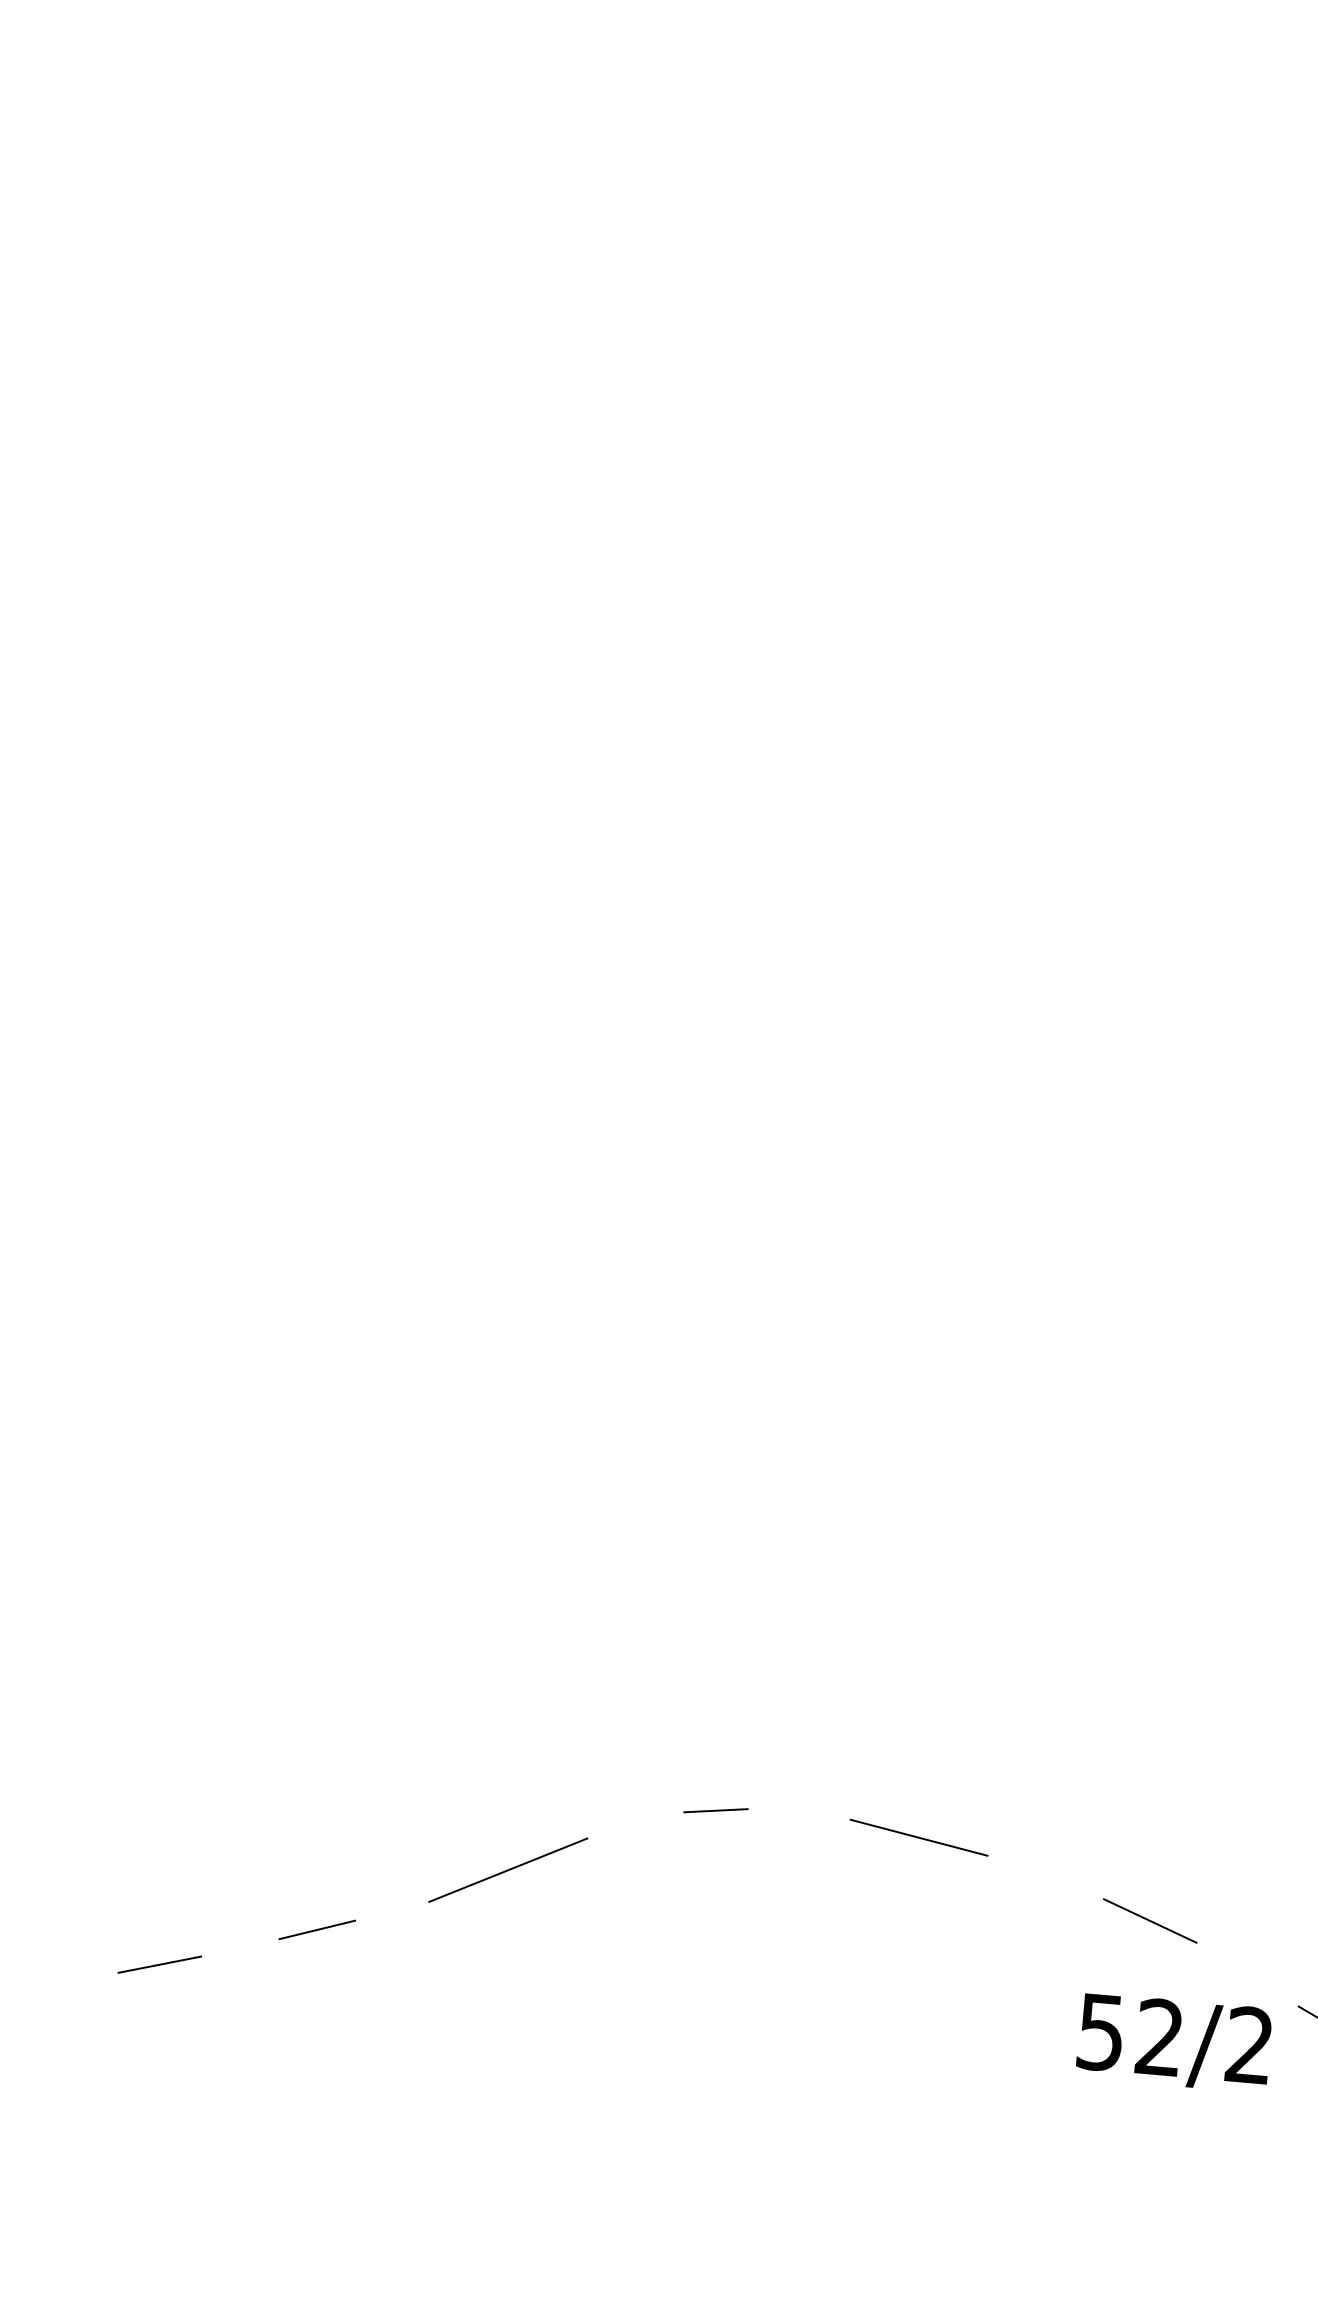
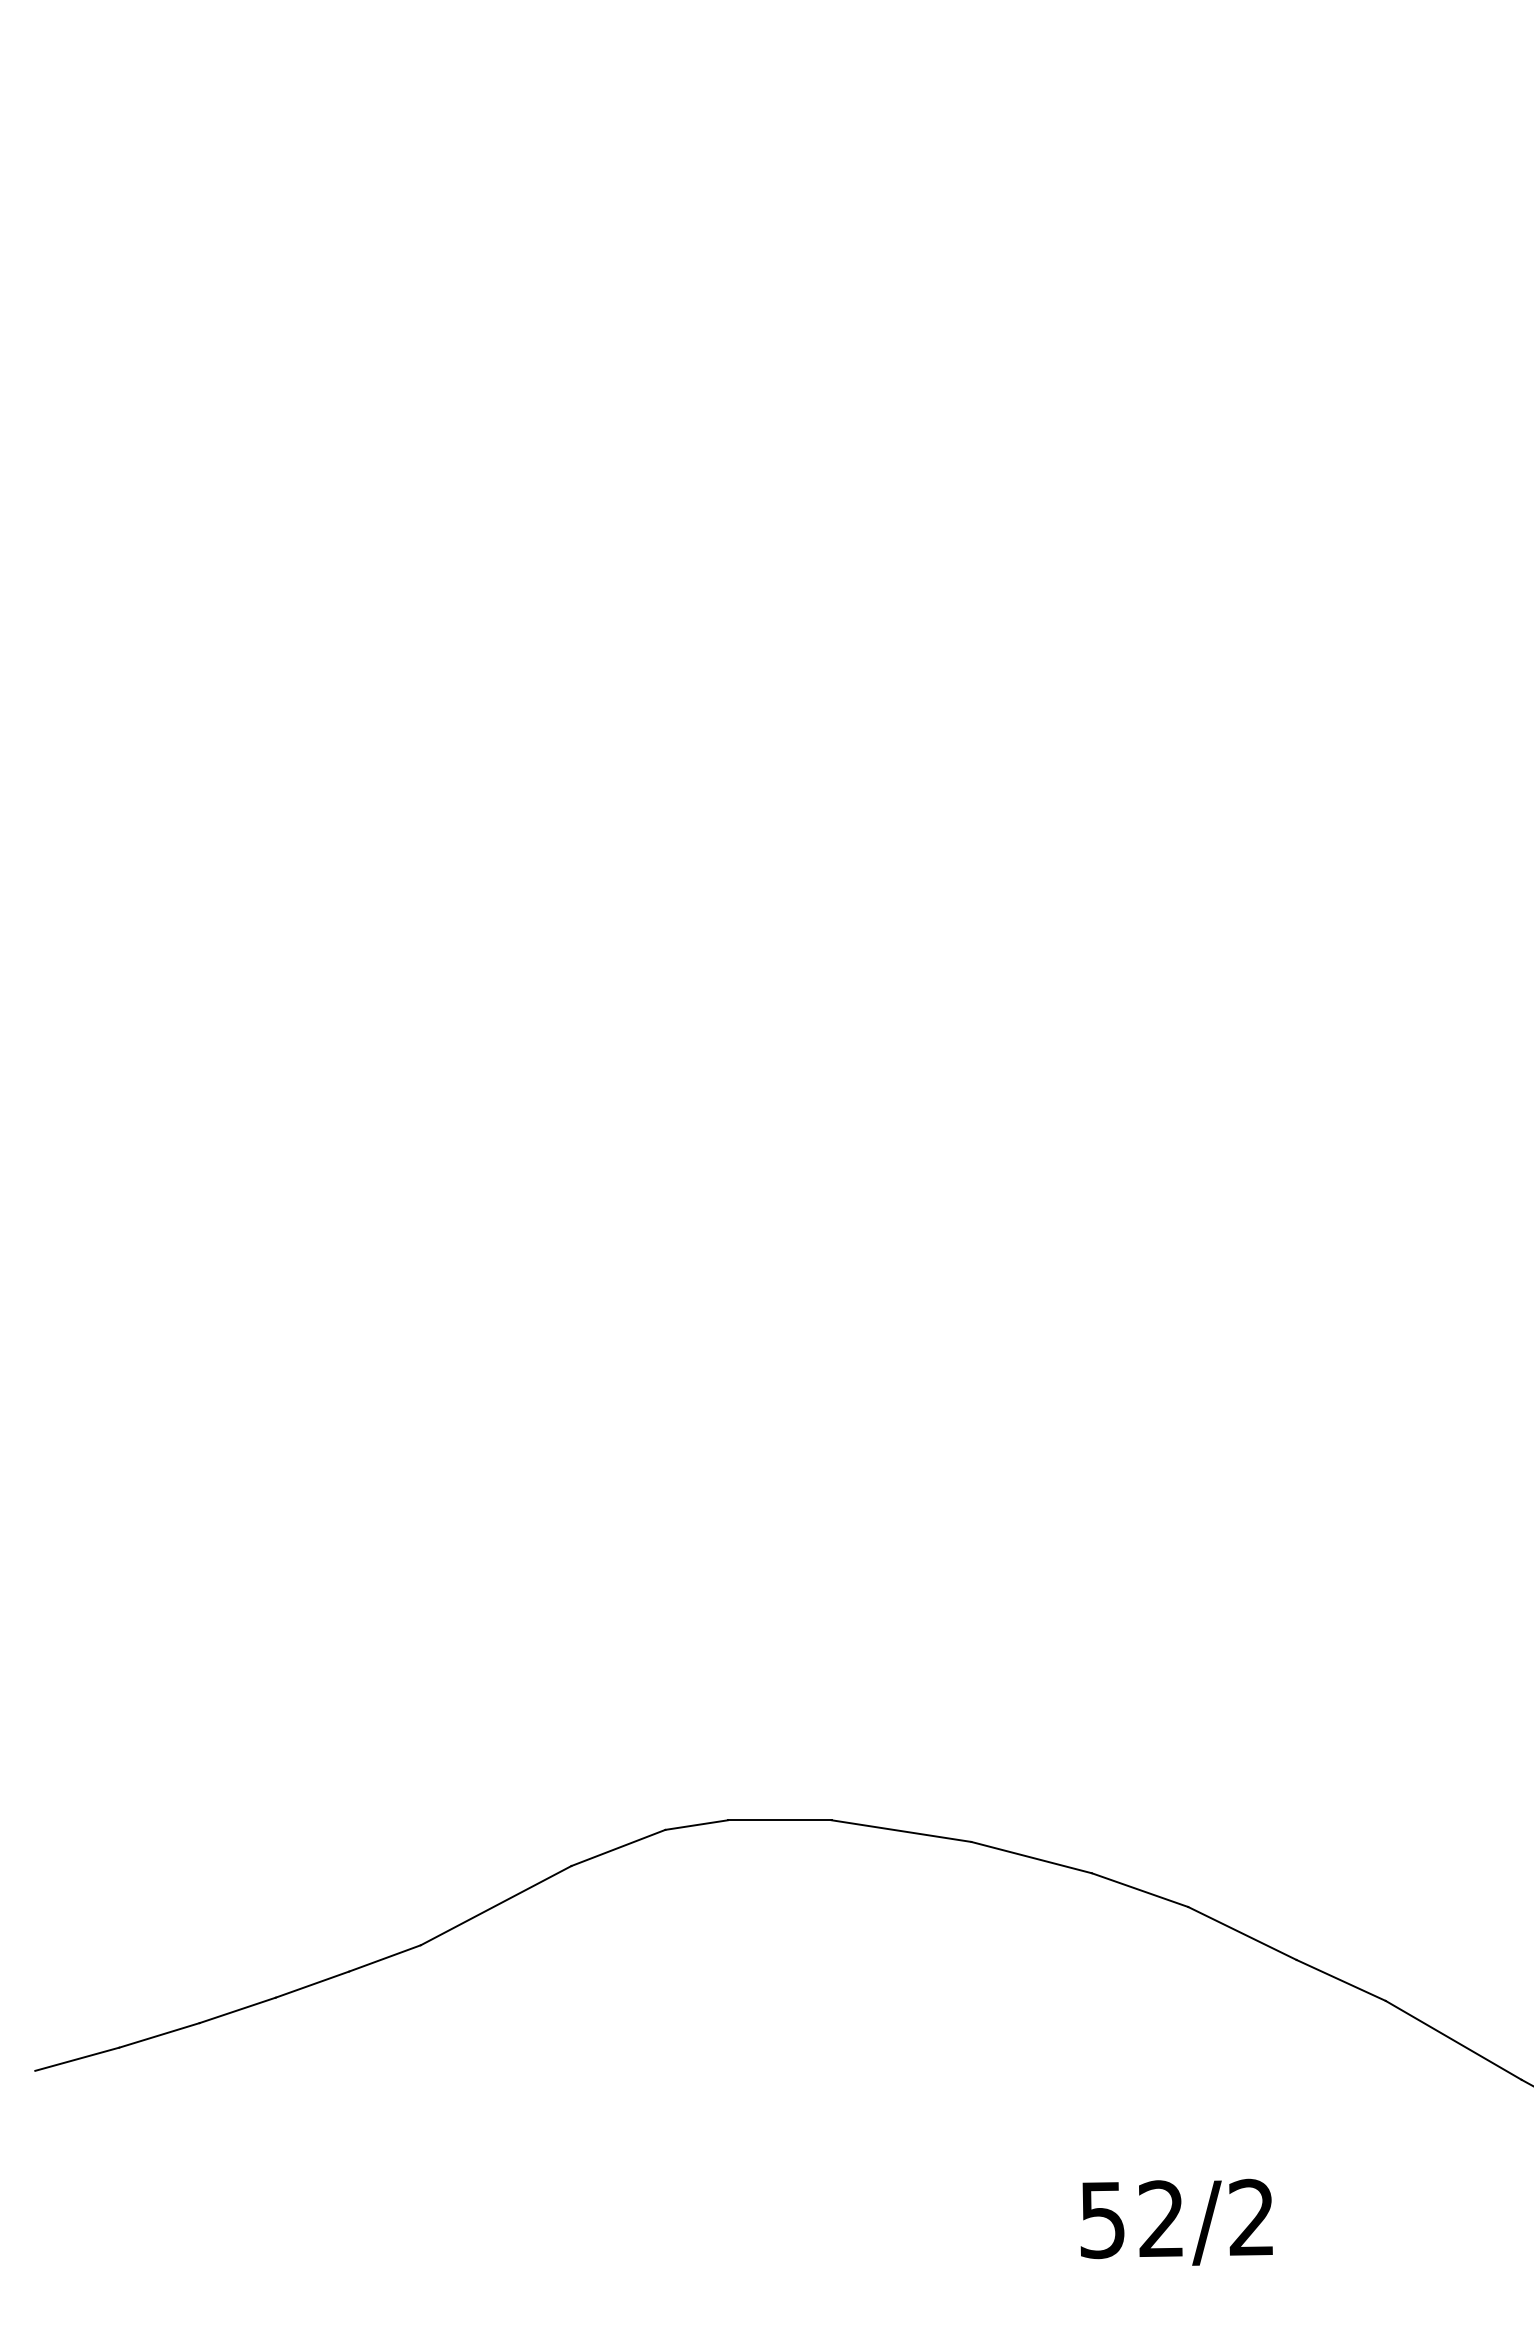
line: (798, 1814) -> (779, 1820), added
line: (635, 1824) -> (618, 1847), added
line: (1045, 1877) -> (1031, 1857), added
line: (391, 1911) -> (384, 1958), added
line: (240, 1947) -> (237, 2010), added
line: (1247, 1973) -> (1242, 1932), added
line: (76, 1979) -> (77, 2058), added
text: (1174, 2041) -> (1176, 2221), moved

